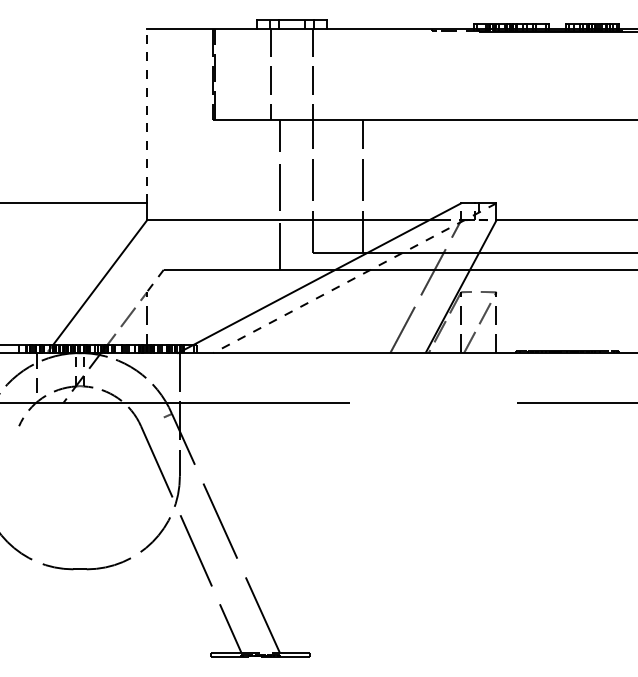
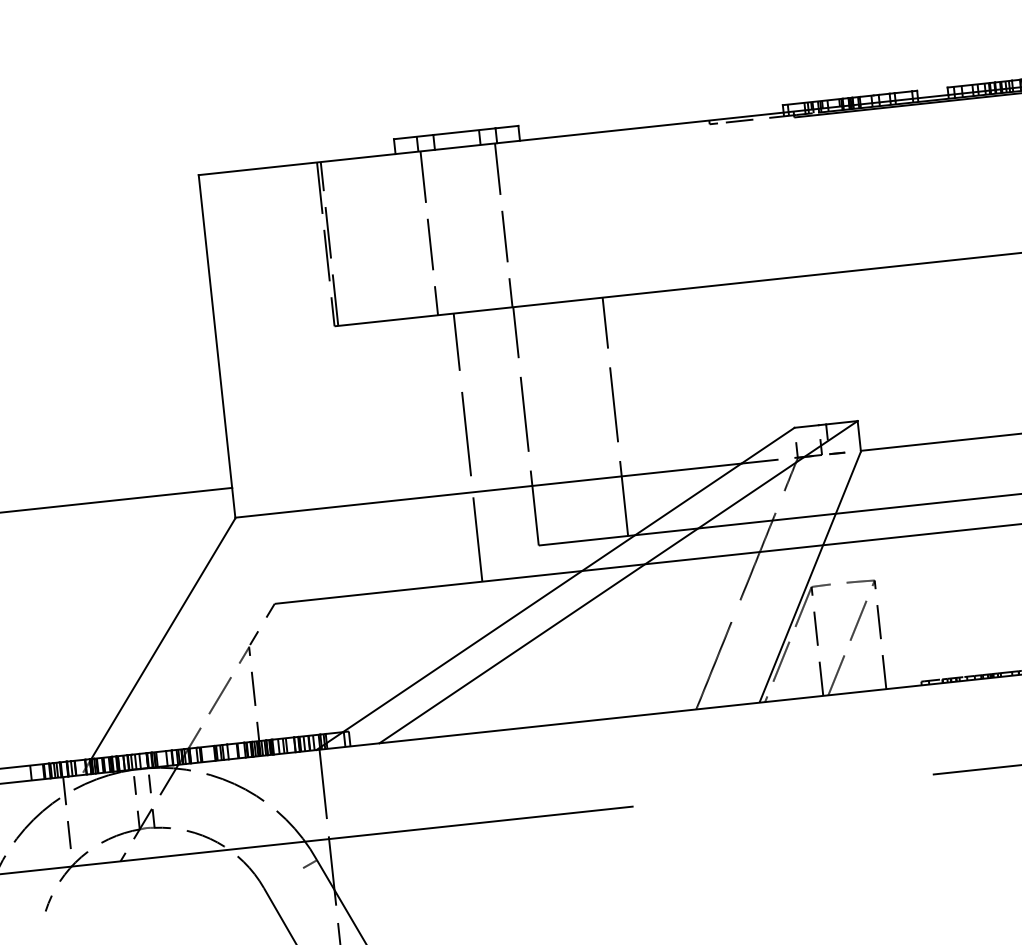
line: (147, 115) -> (216, 330), dashed -> solid
line: (354, 278) -> (617, 582), dashed -> solid

